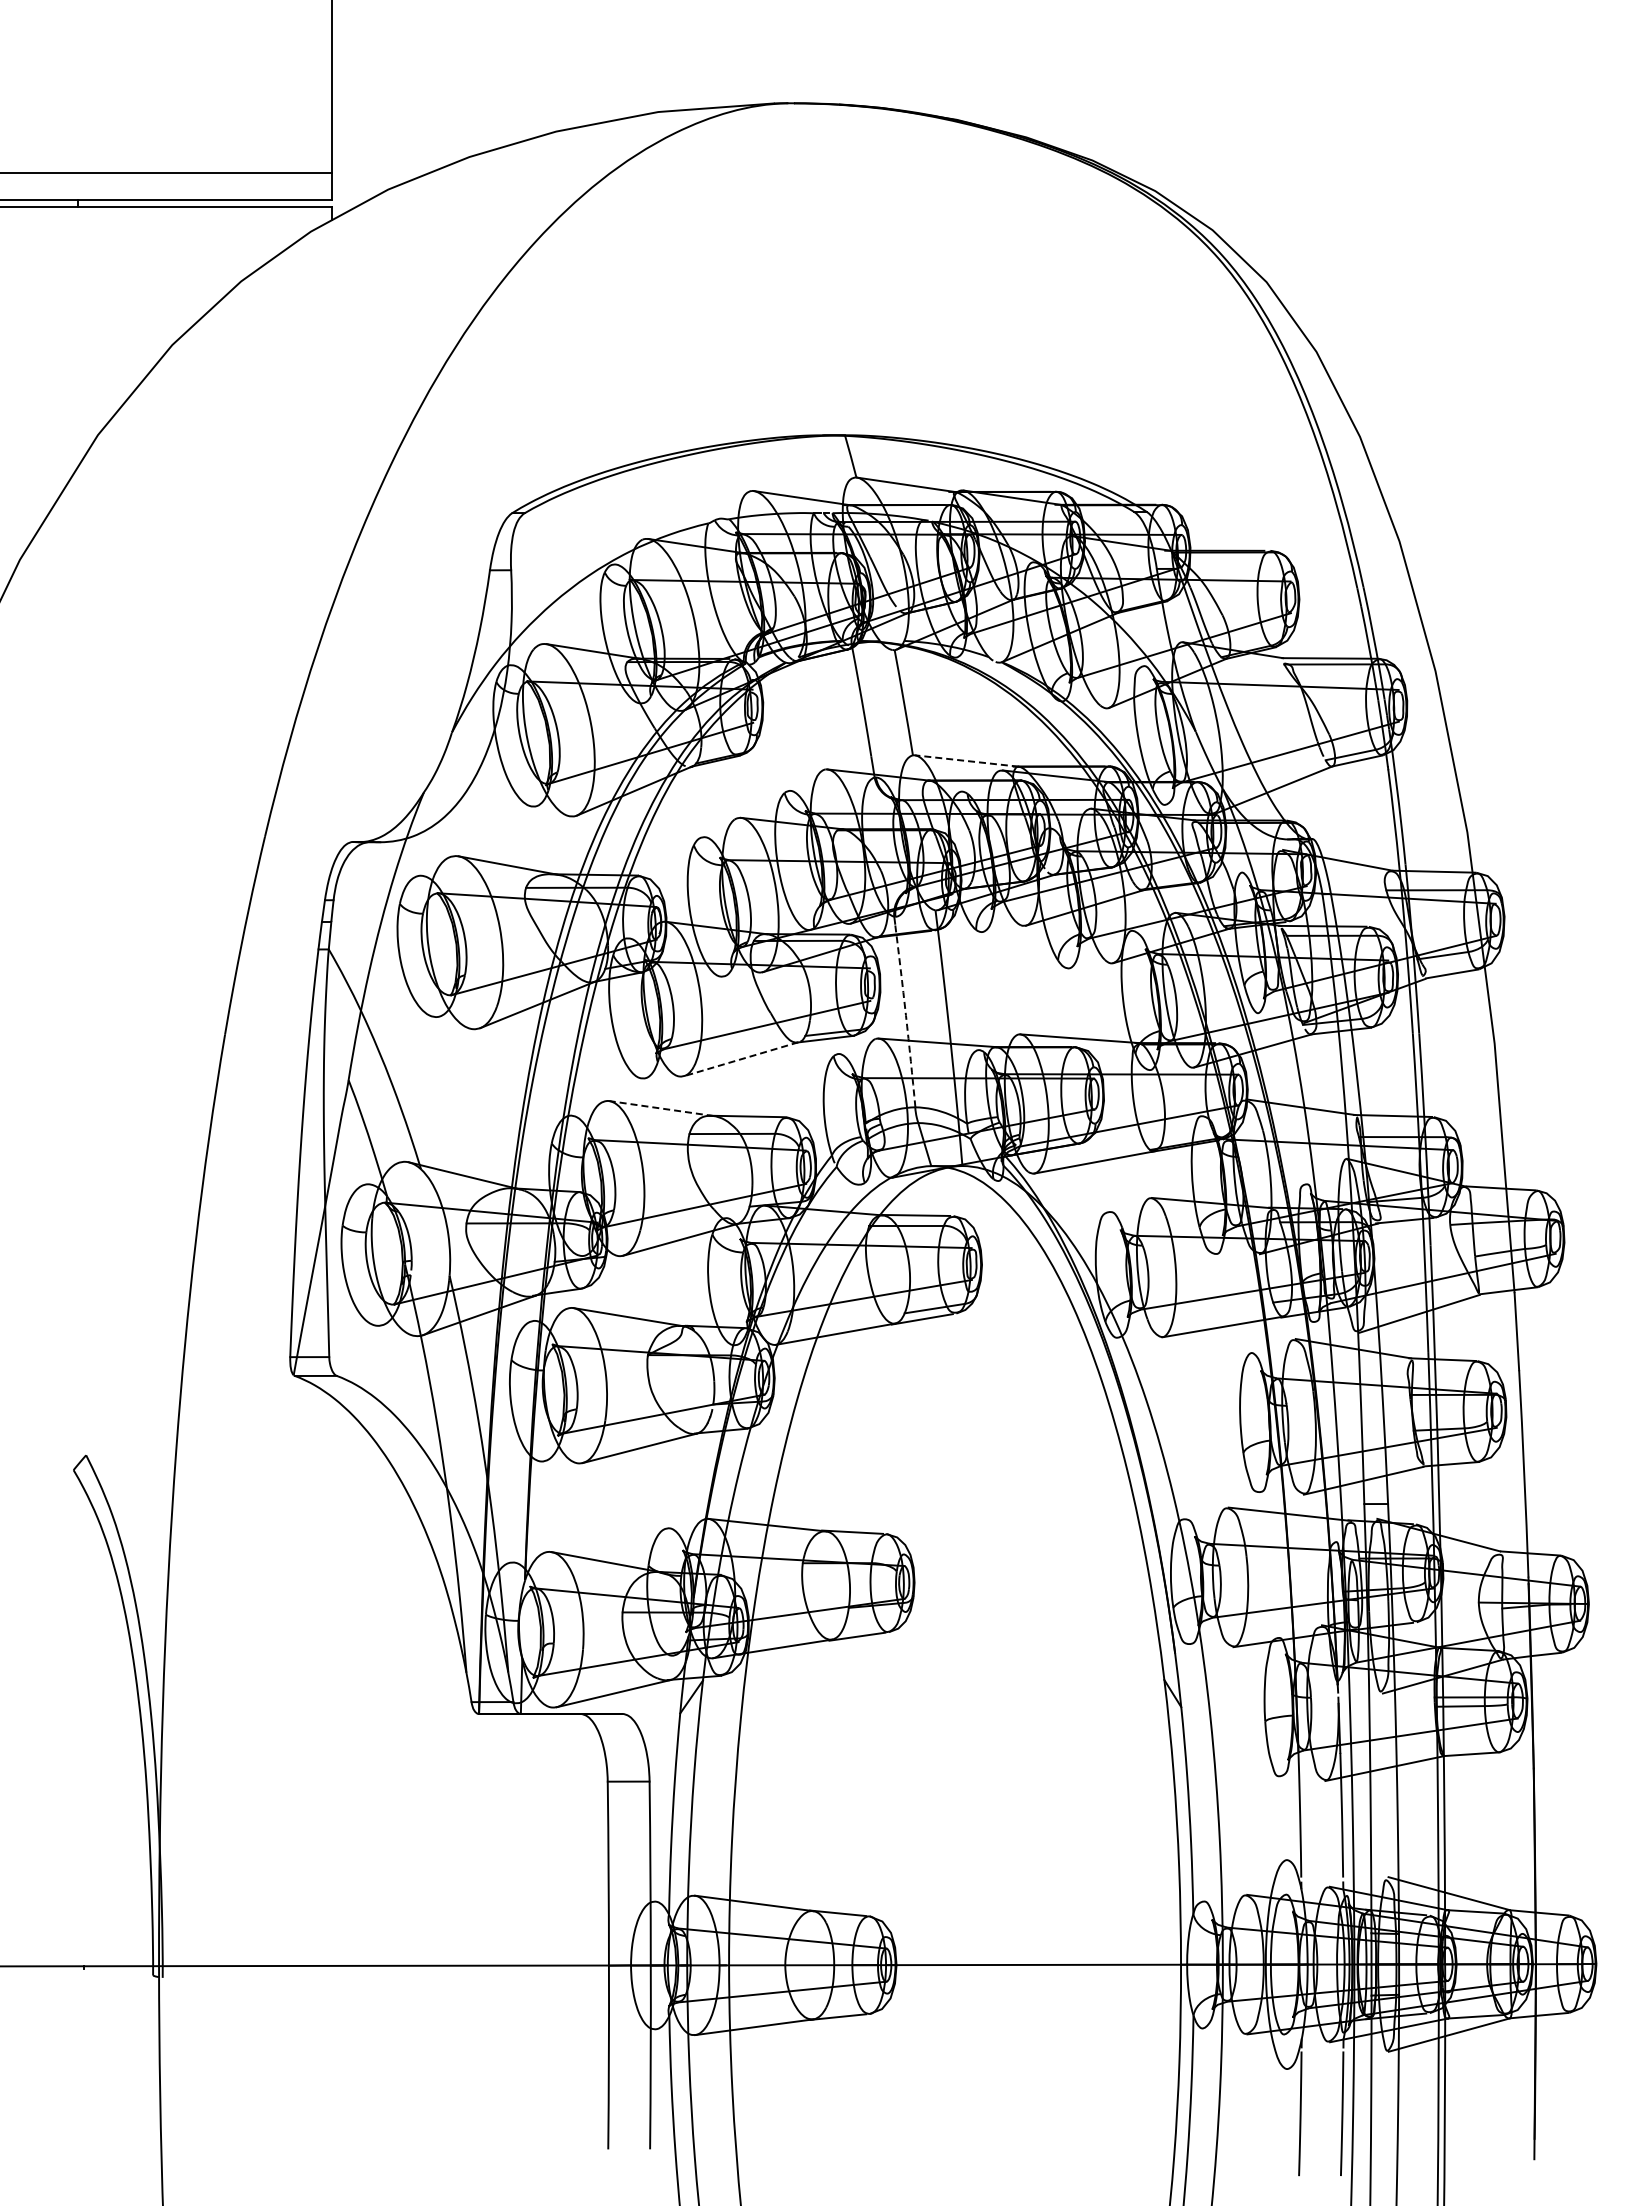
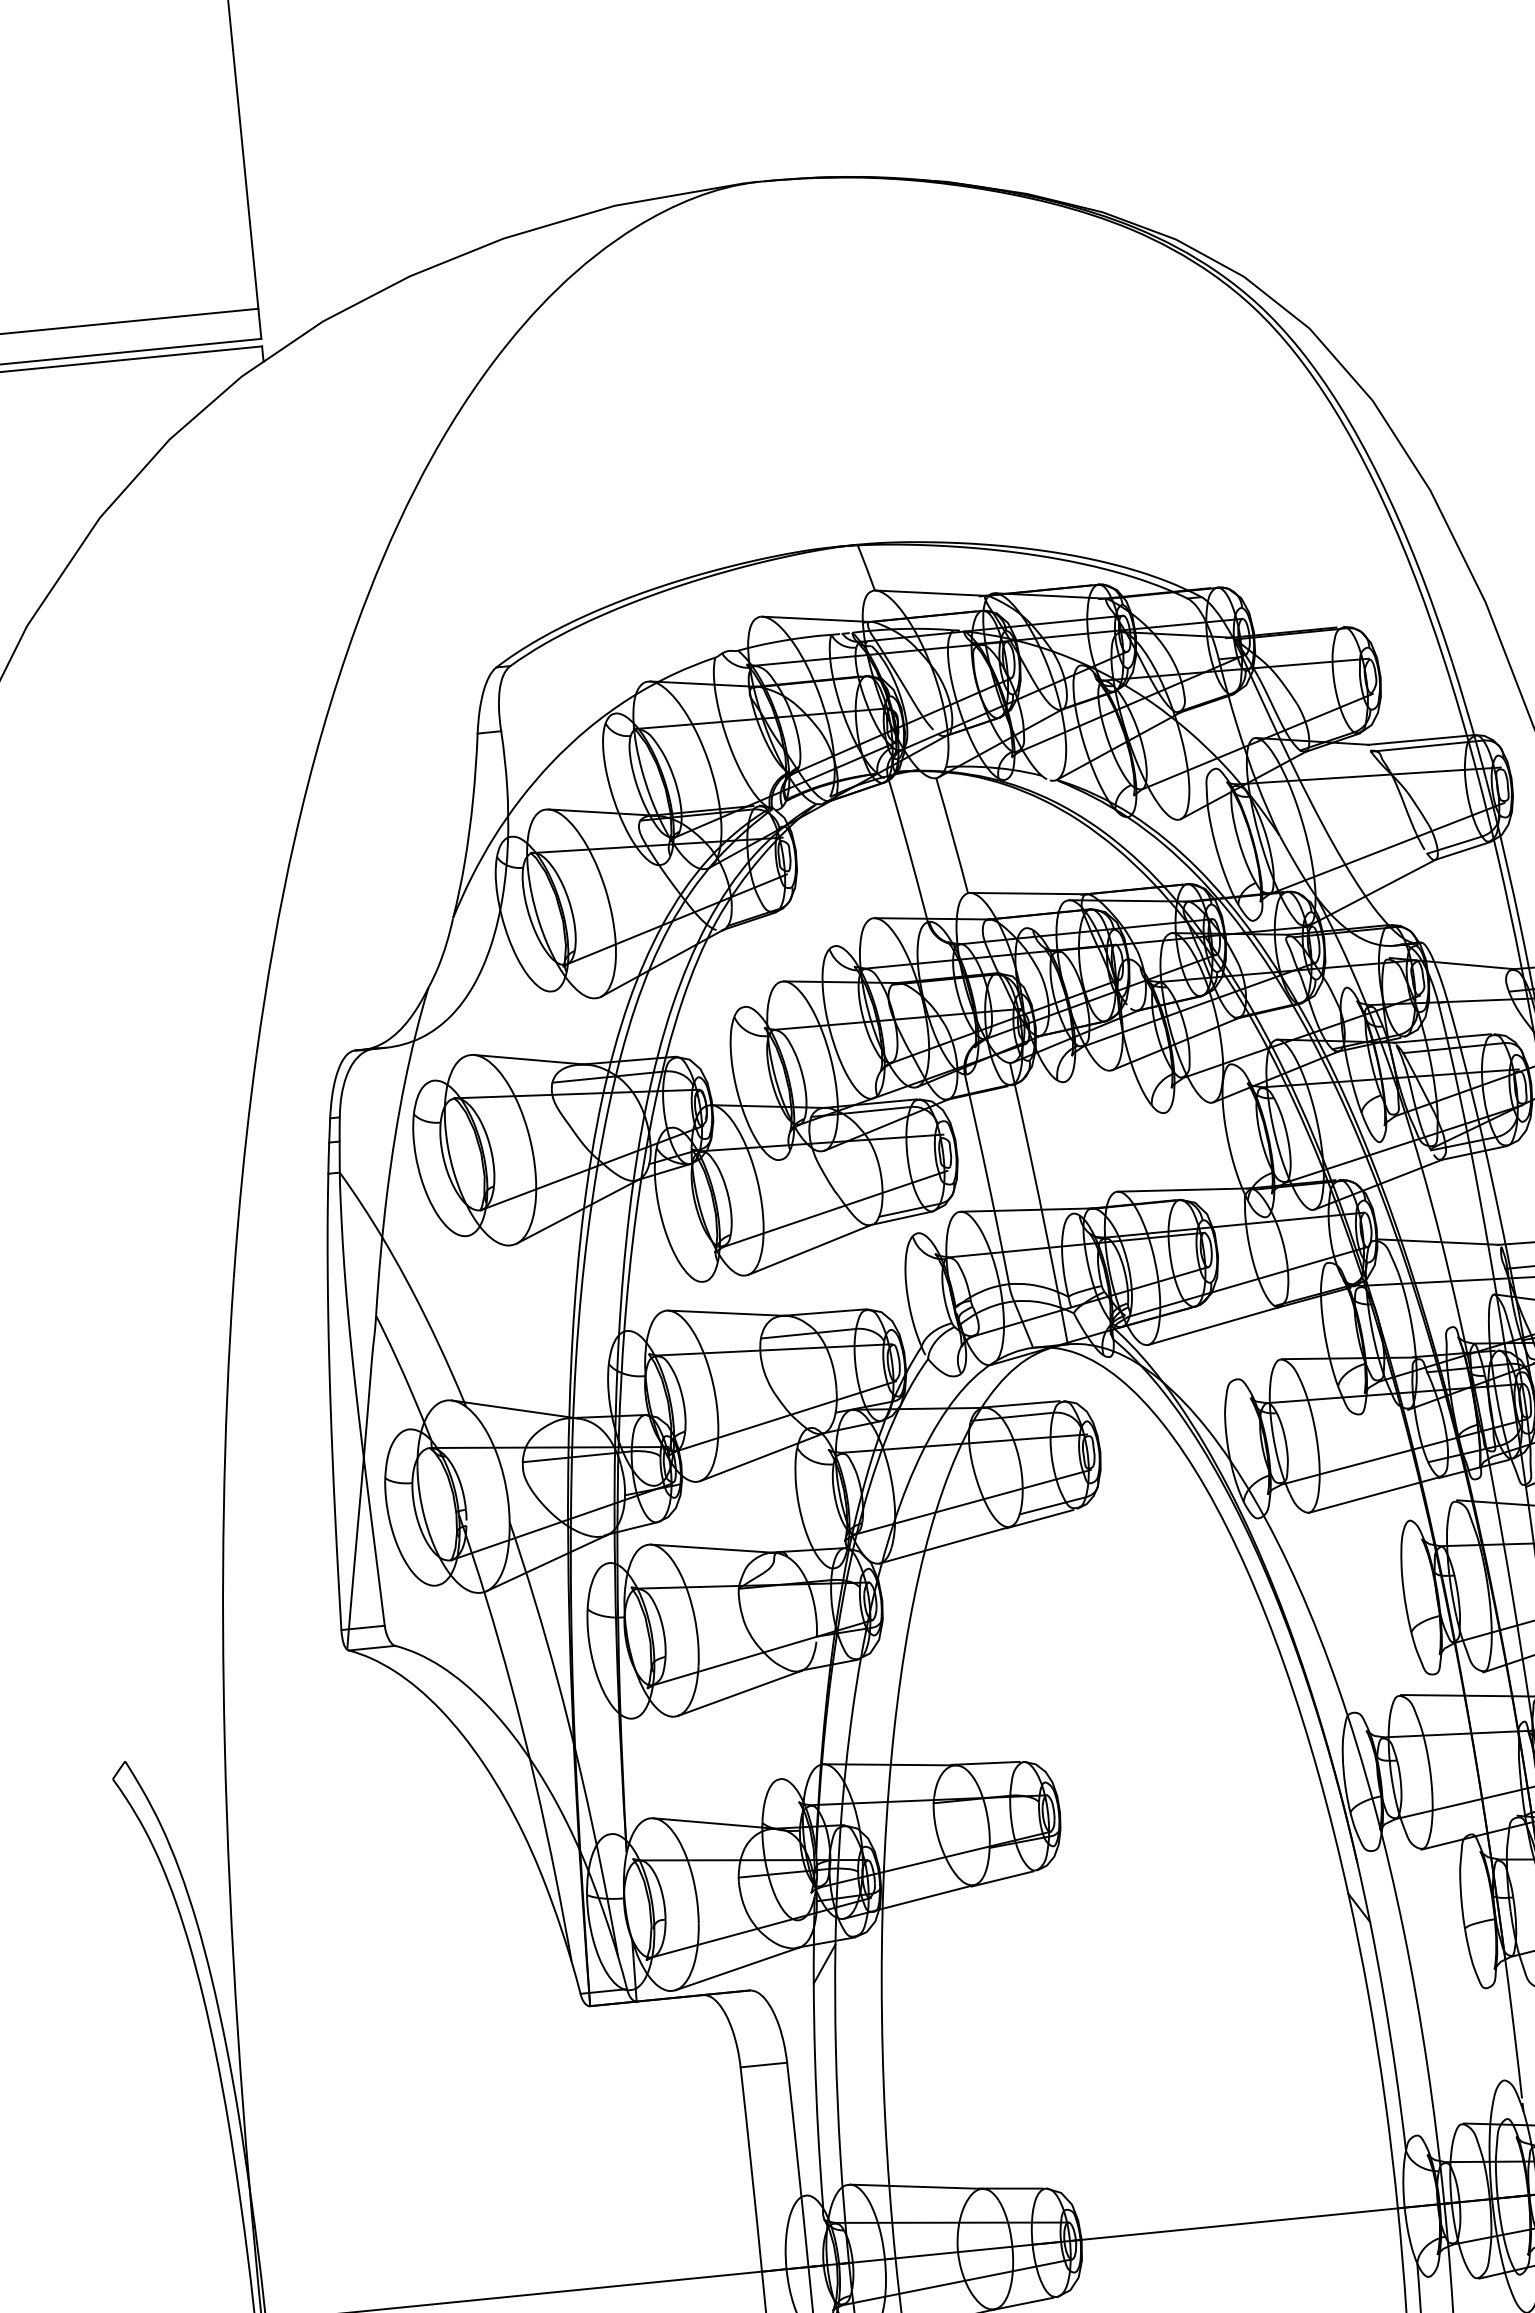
line: (966, 760) -> (1028, 893), dashed -> solid
arc: (905, 1015) -> (988, 1183), dashed -> solid
line: (741, 1059) -> (810, 1249), dashed -> solid
line: (661, 1108) -> (727, 1313), dashed -> solid

